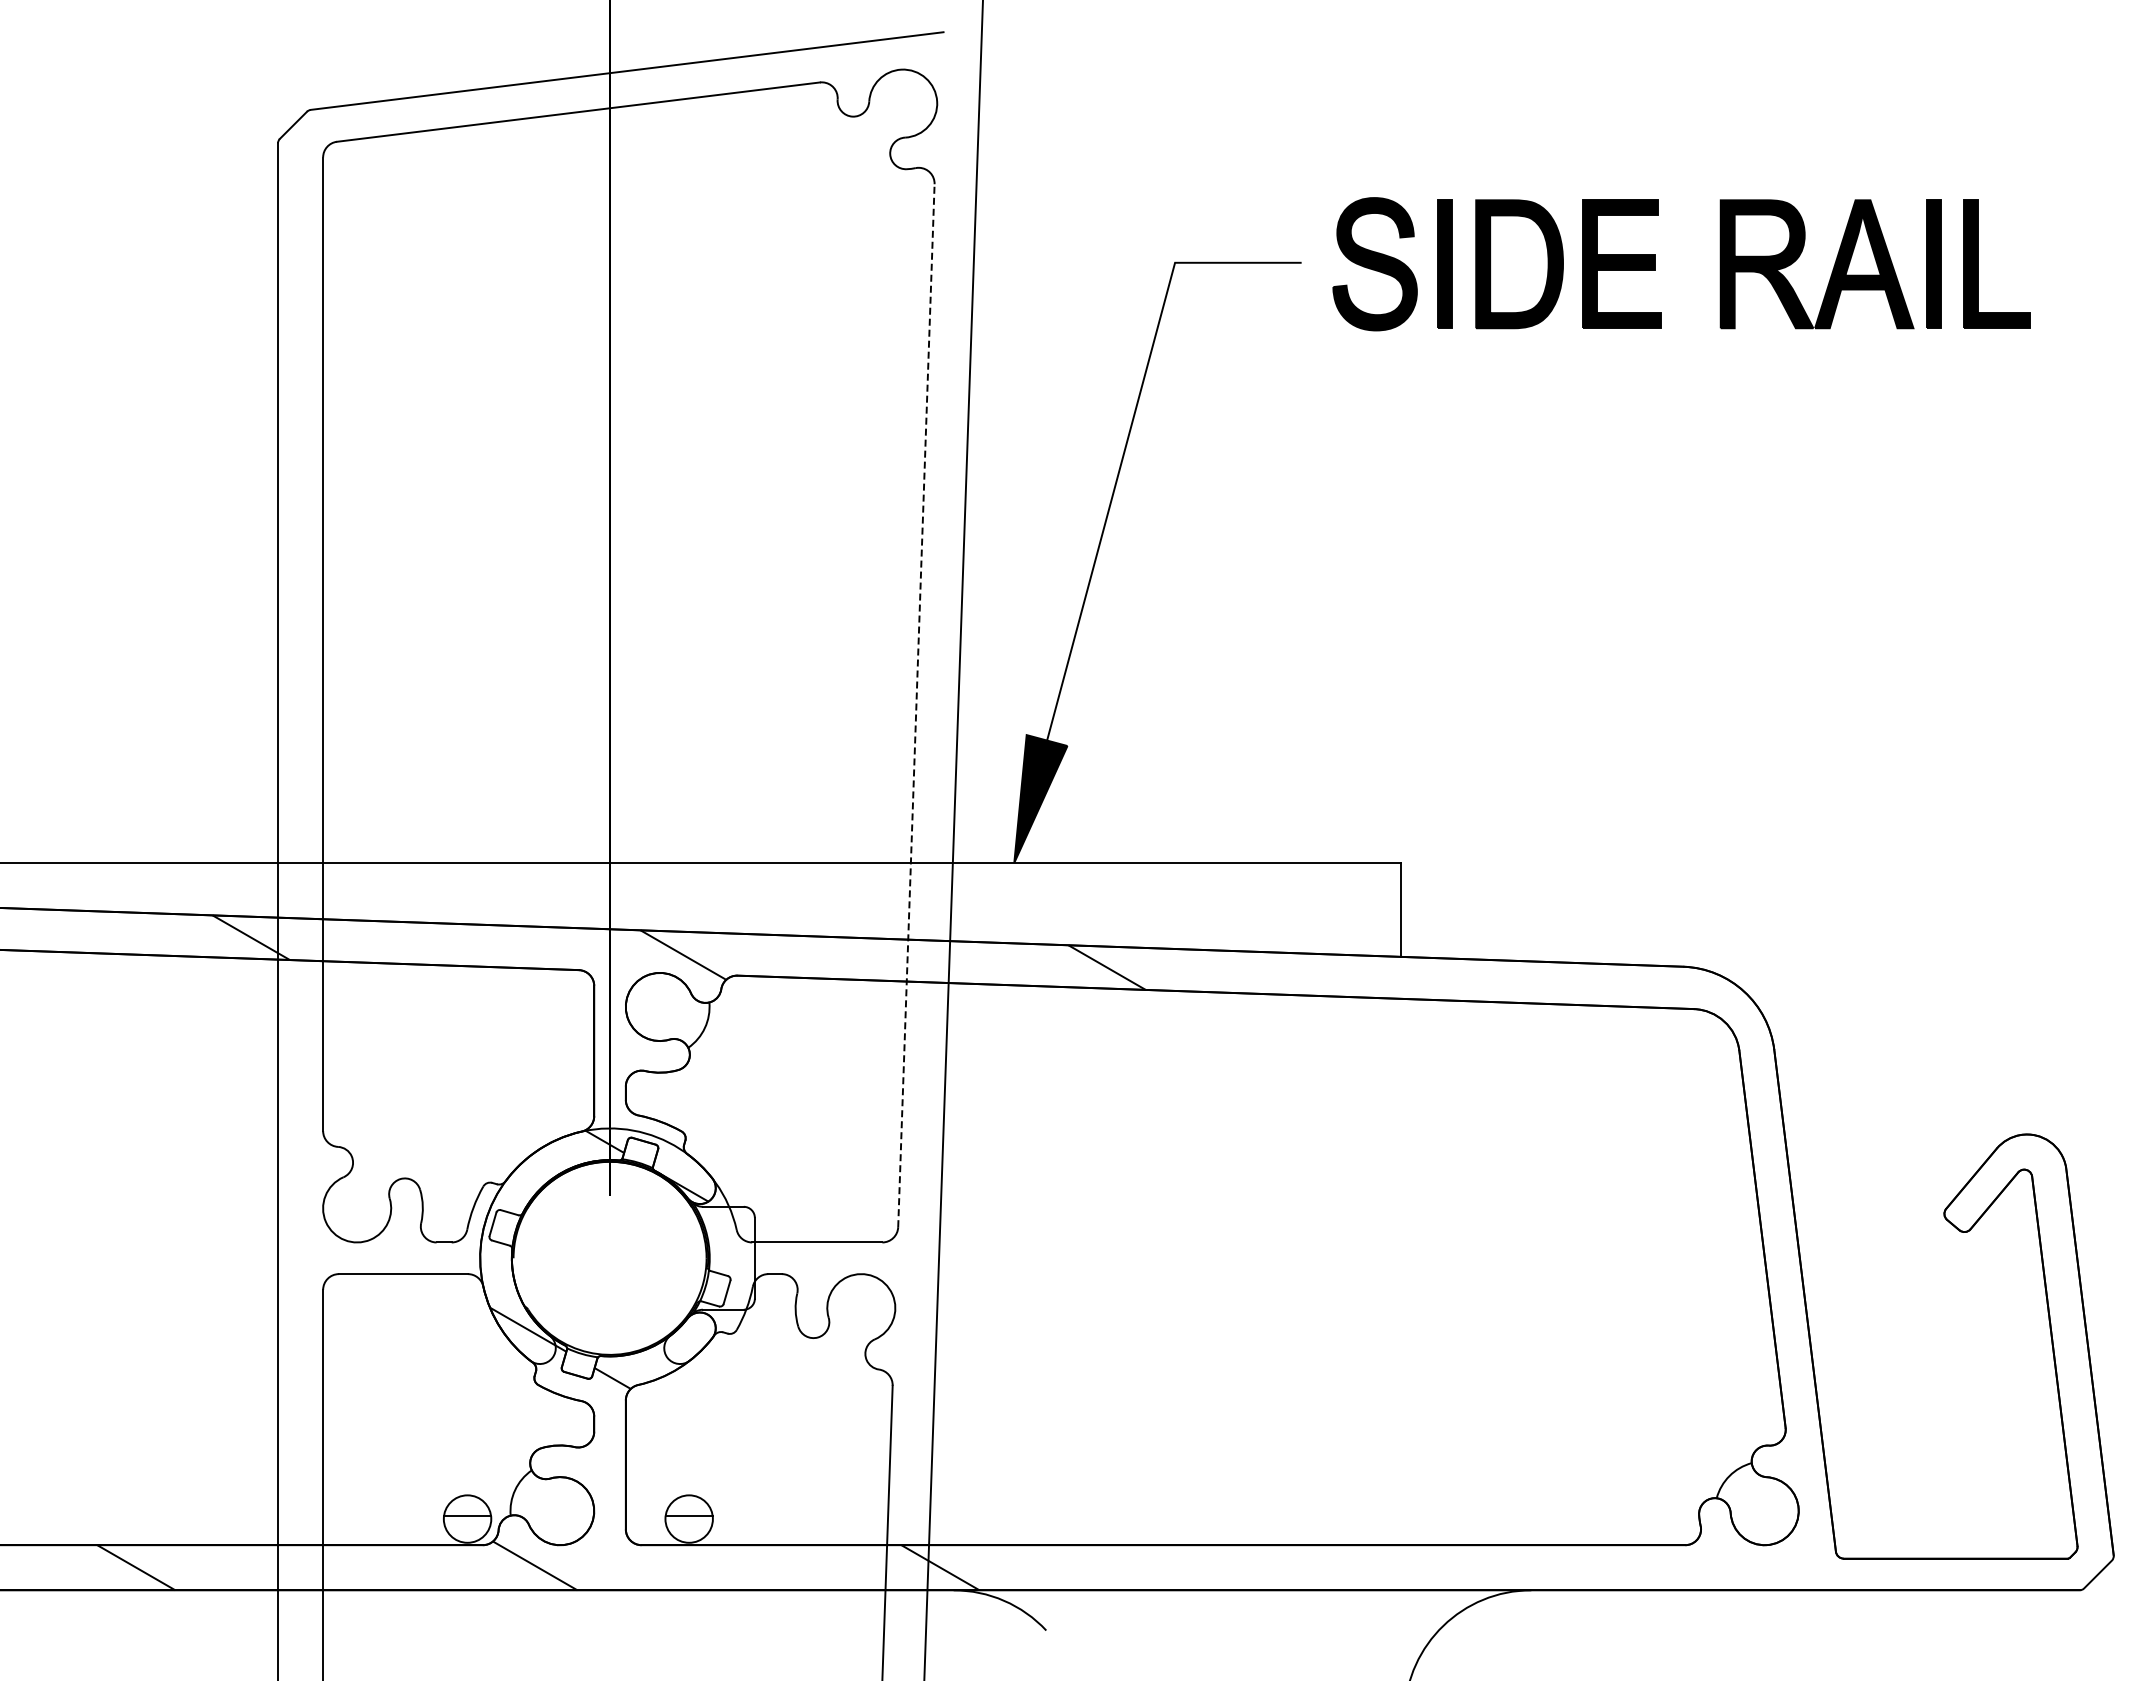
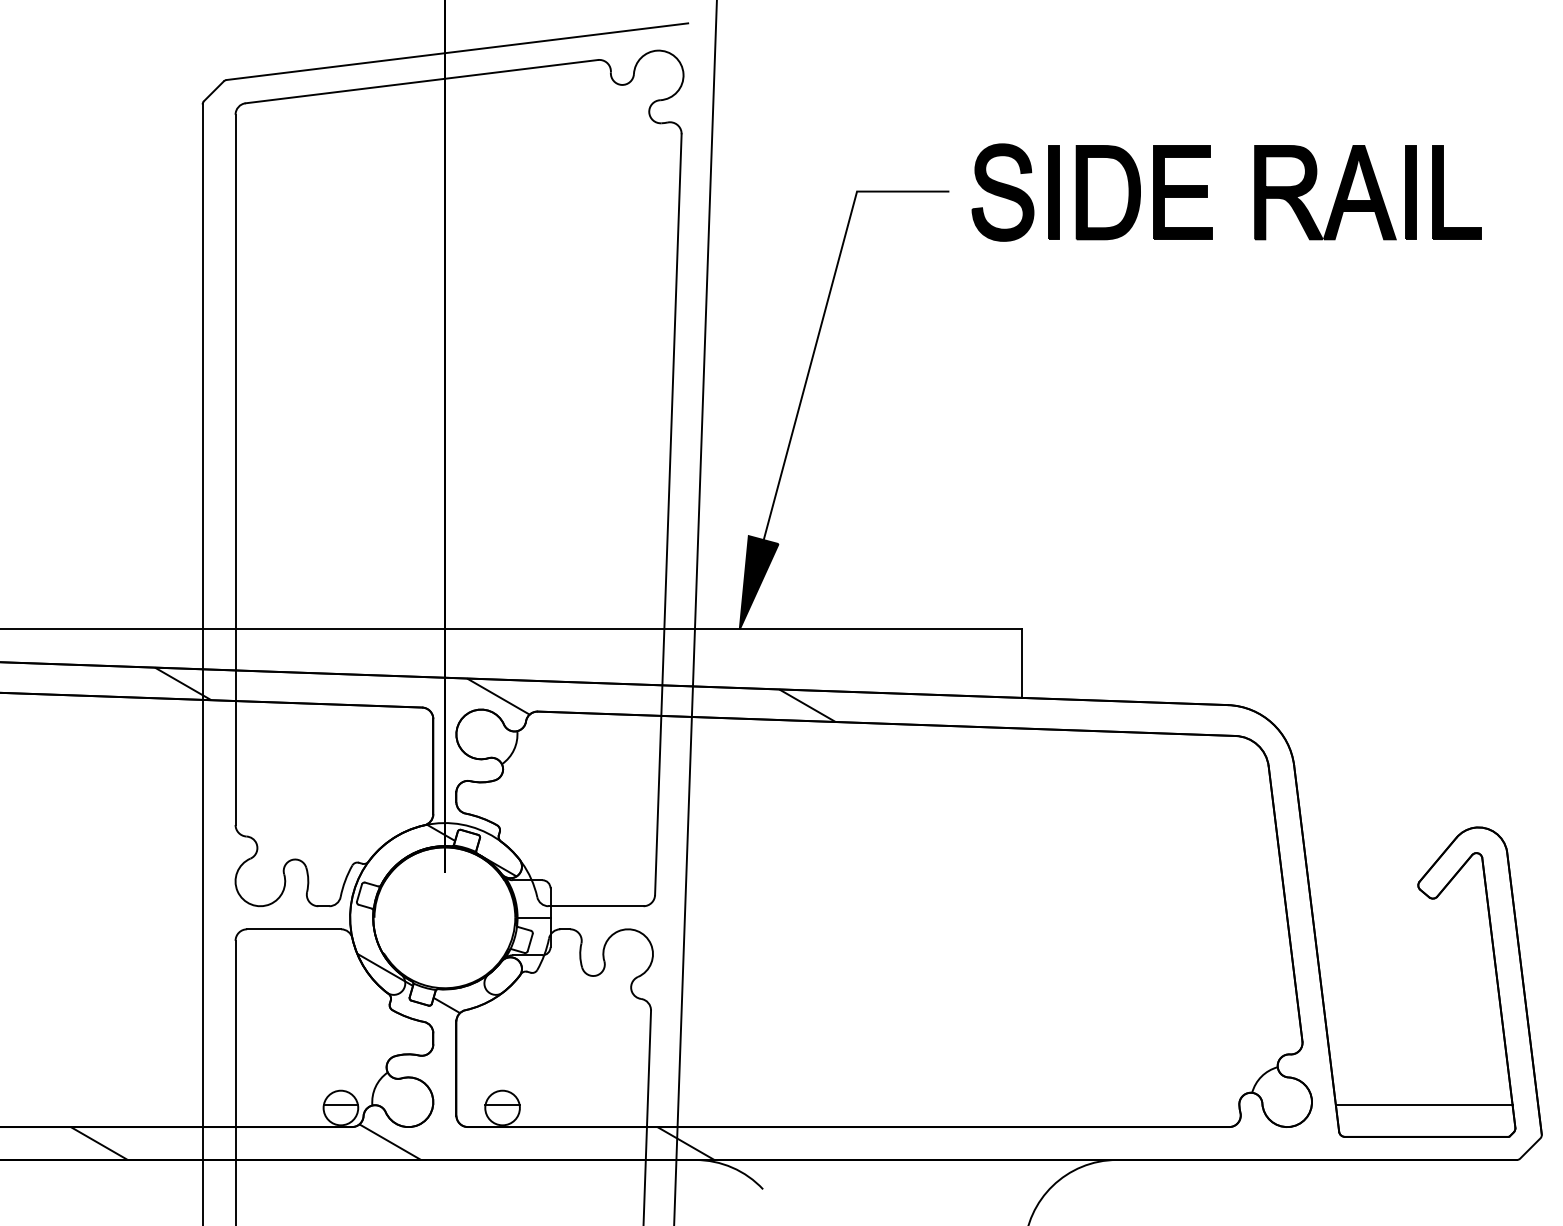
line: (916, 705) -> (668, 514), dashed -> solid
line: (731, 1258) -> (533, 917), added
line: (1952, 1515) -> (1424, 1105), added

